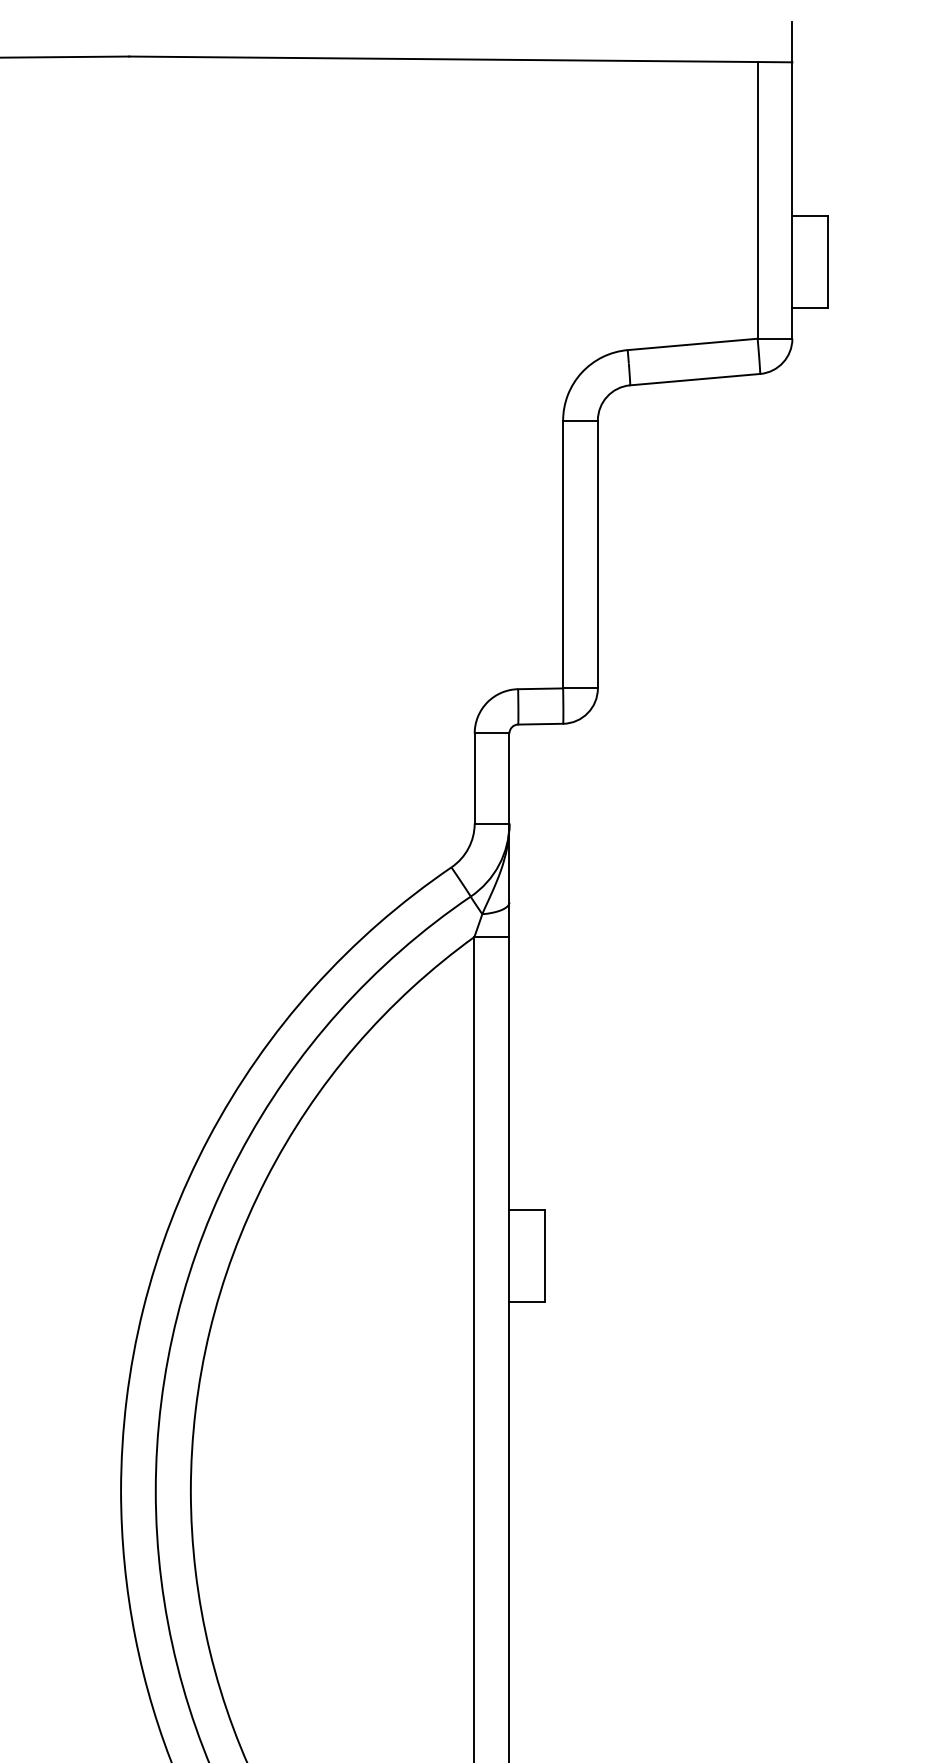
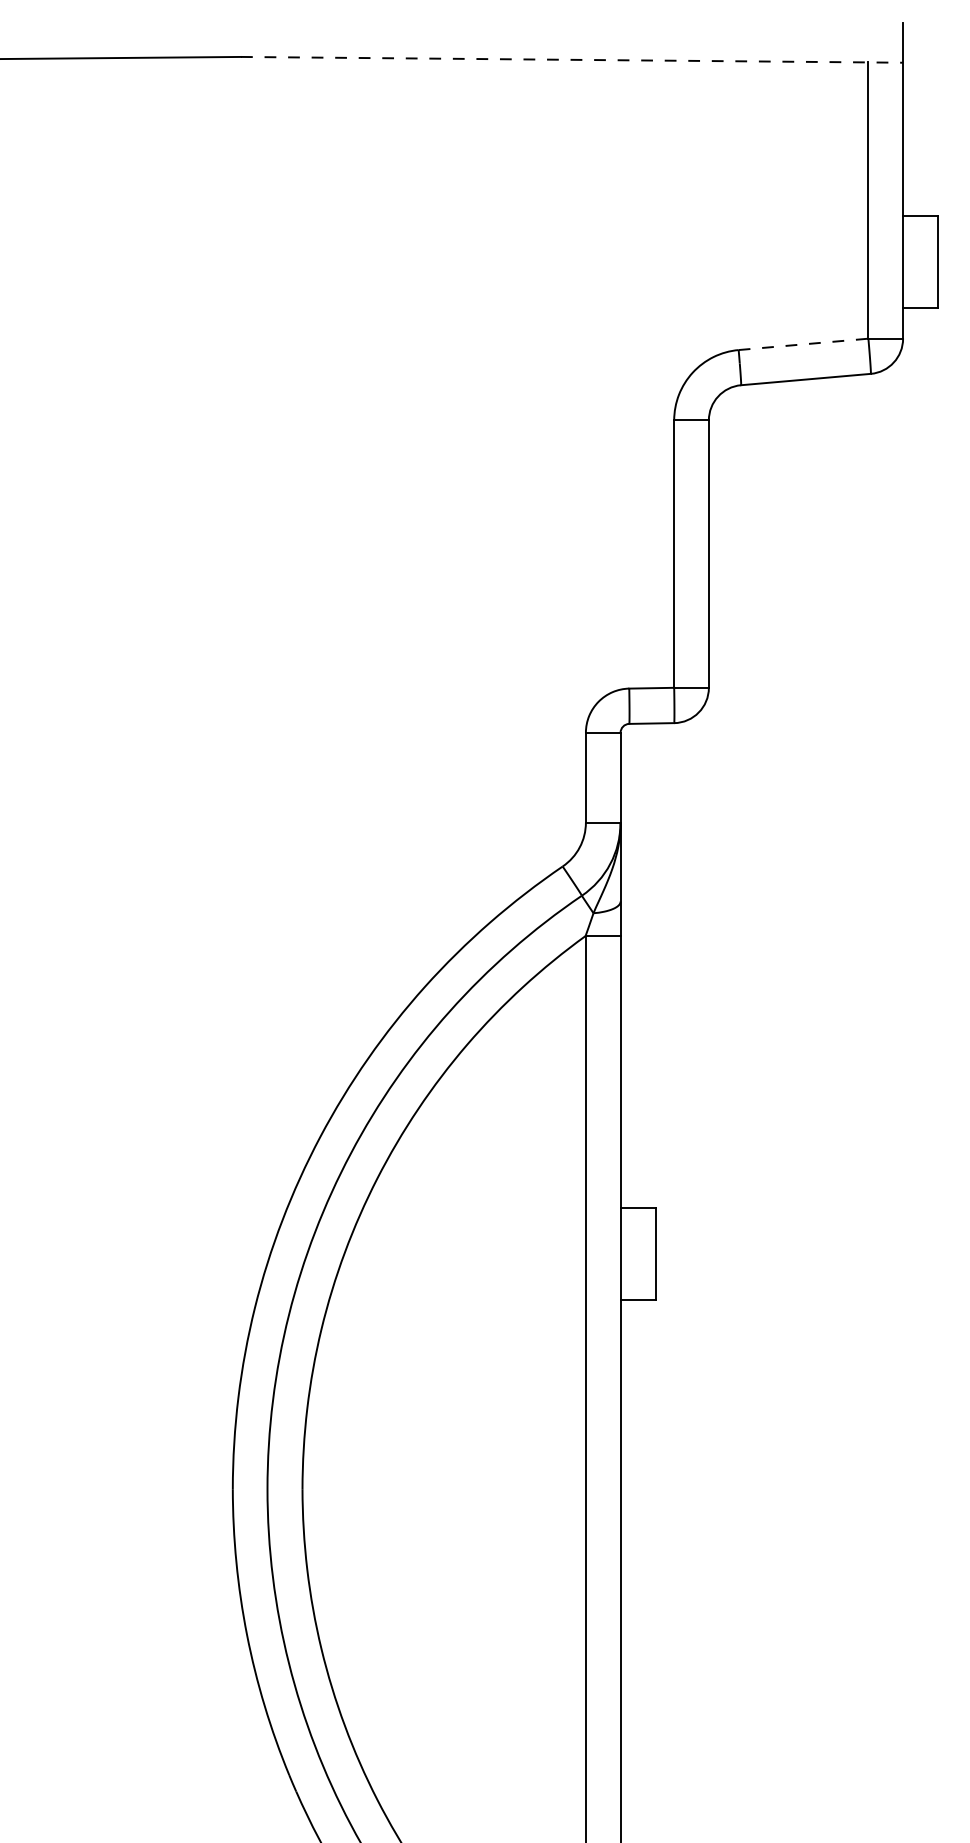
line: (461, 59) -> (572, 59), solid -> dashed
line: (693, 344) -> (804, 344), solid -> dashed

